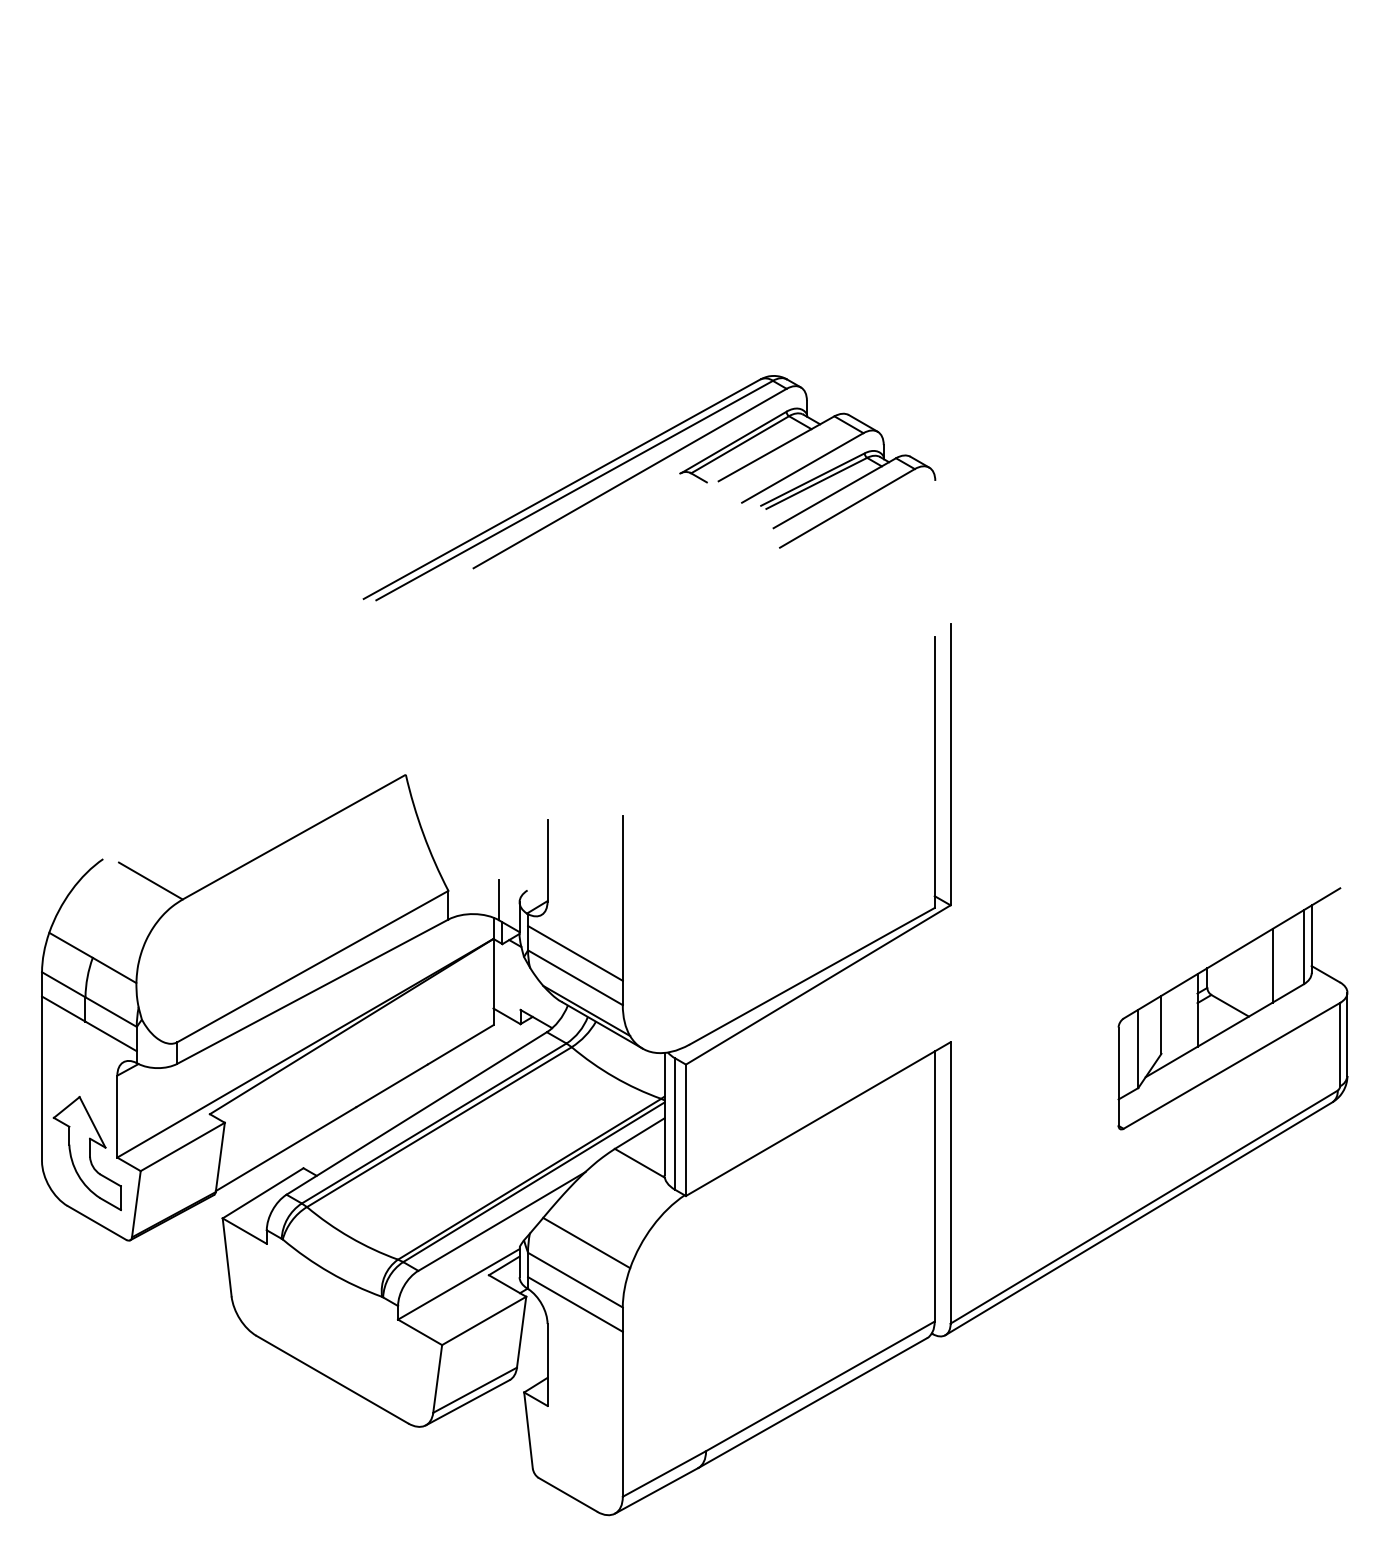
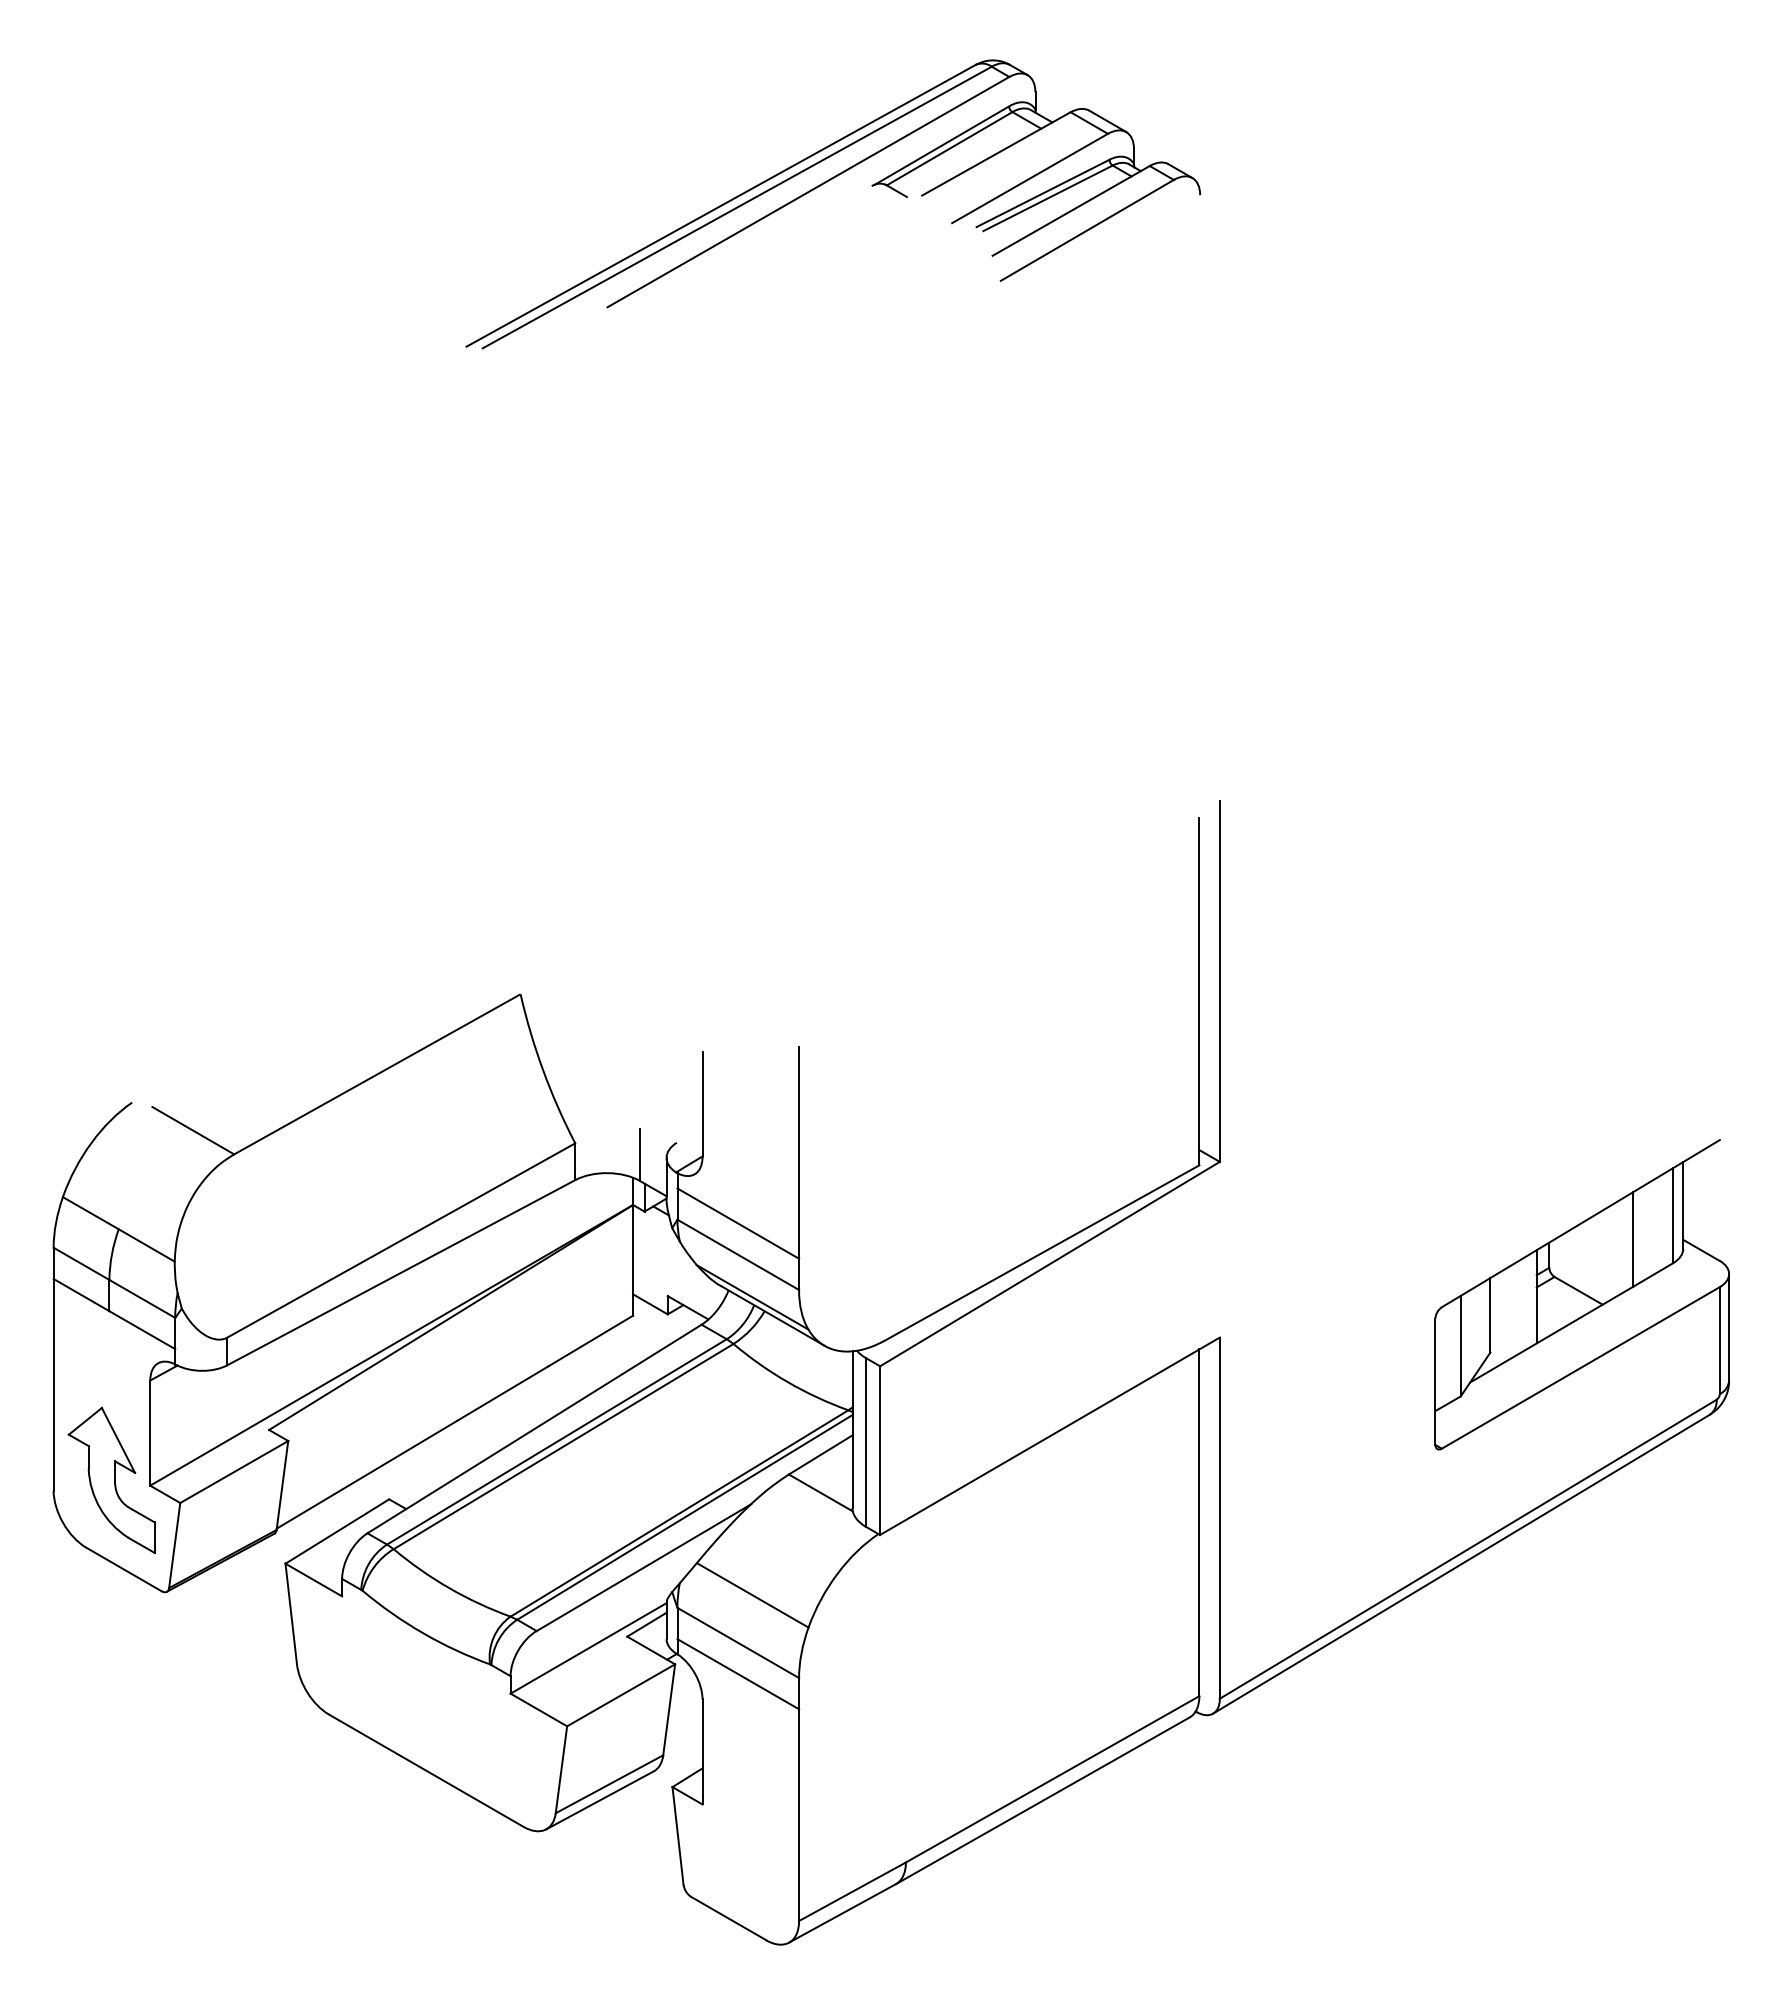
part: (641, 473) -> (822, 185), moved

